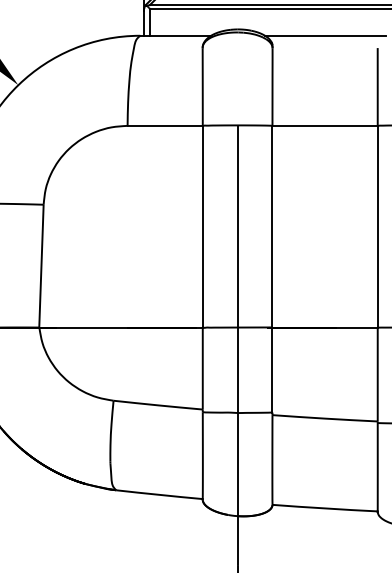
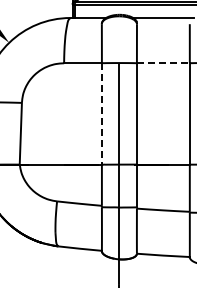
line: (325, 126) -> (163, 63), solid -> dashed
line: (201, 225) -> (101, 113), solid -> dashed

